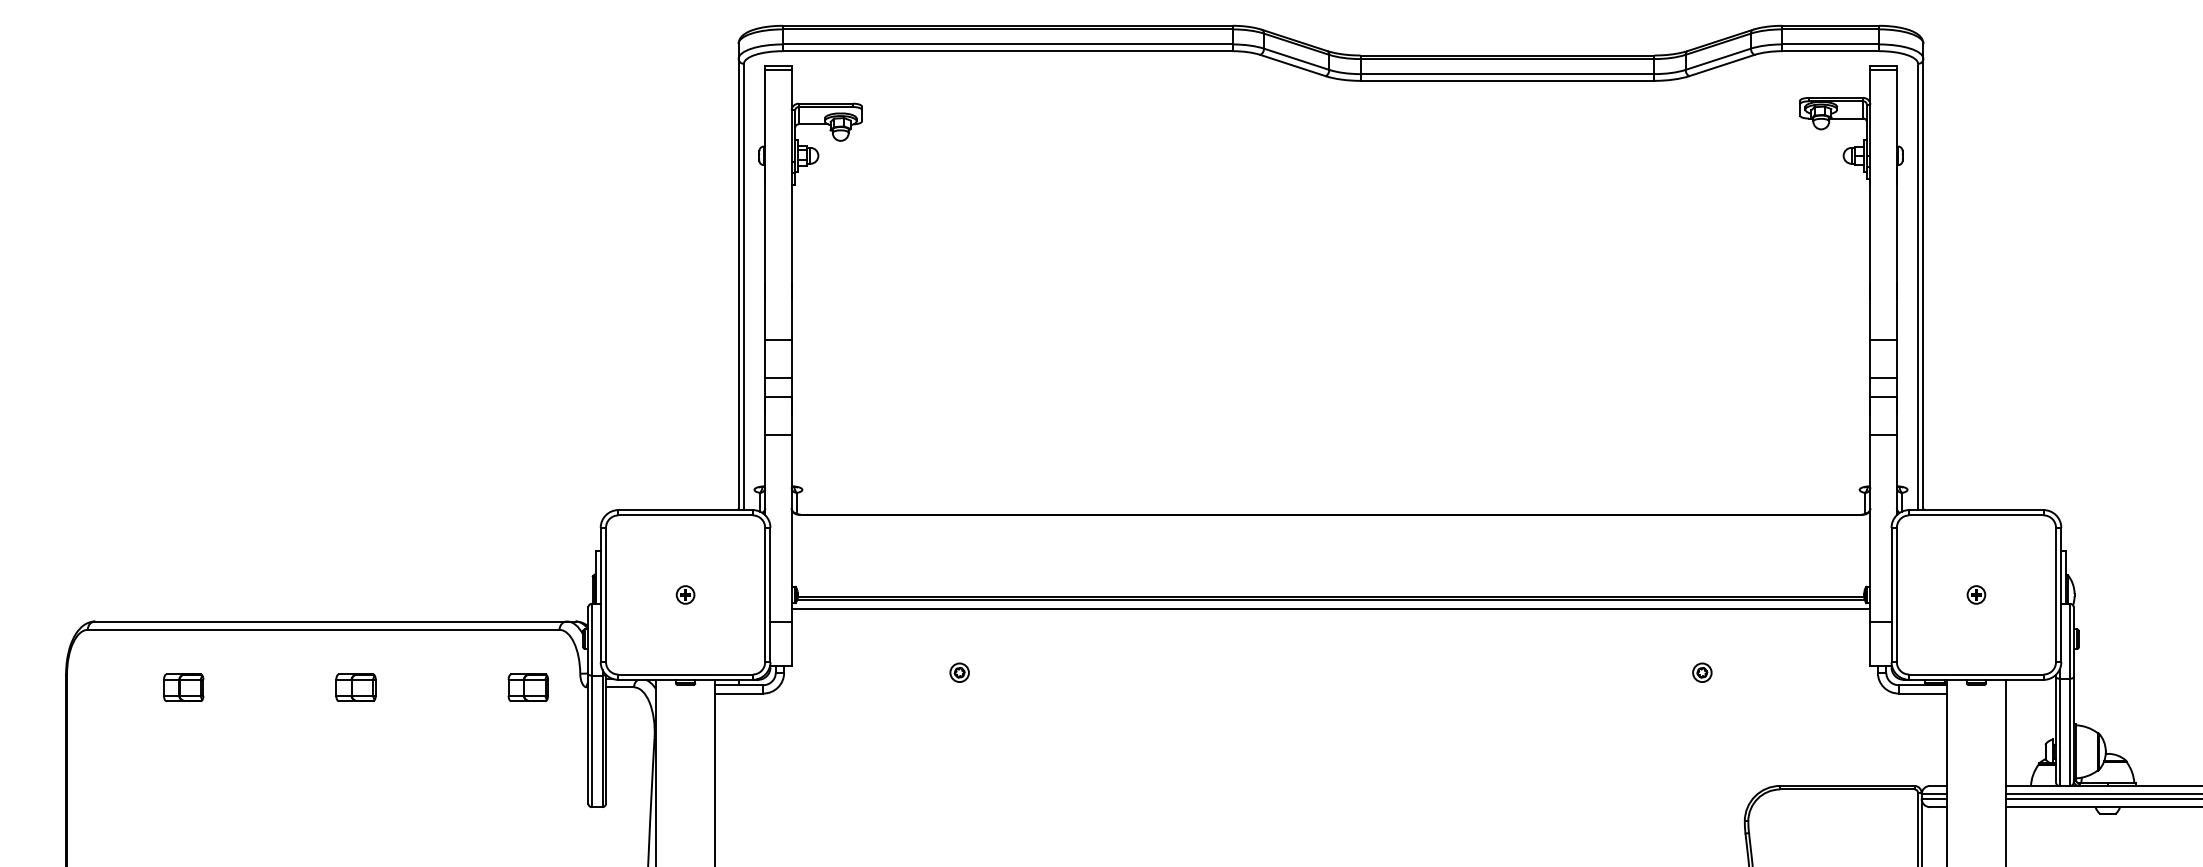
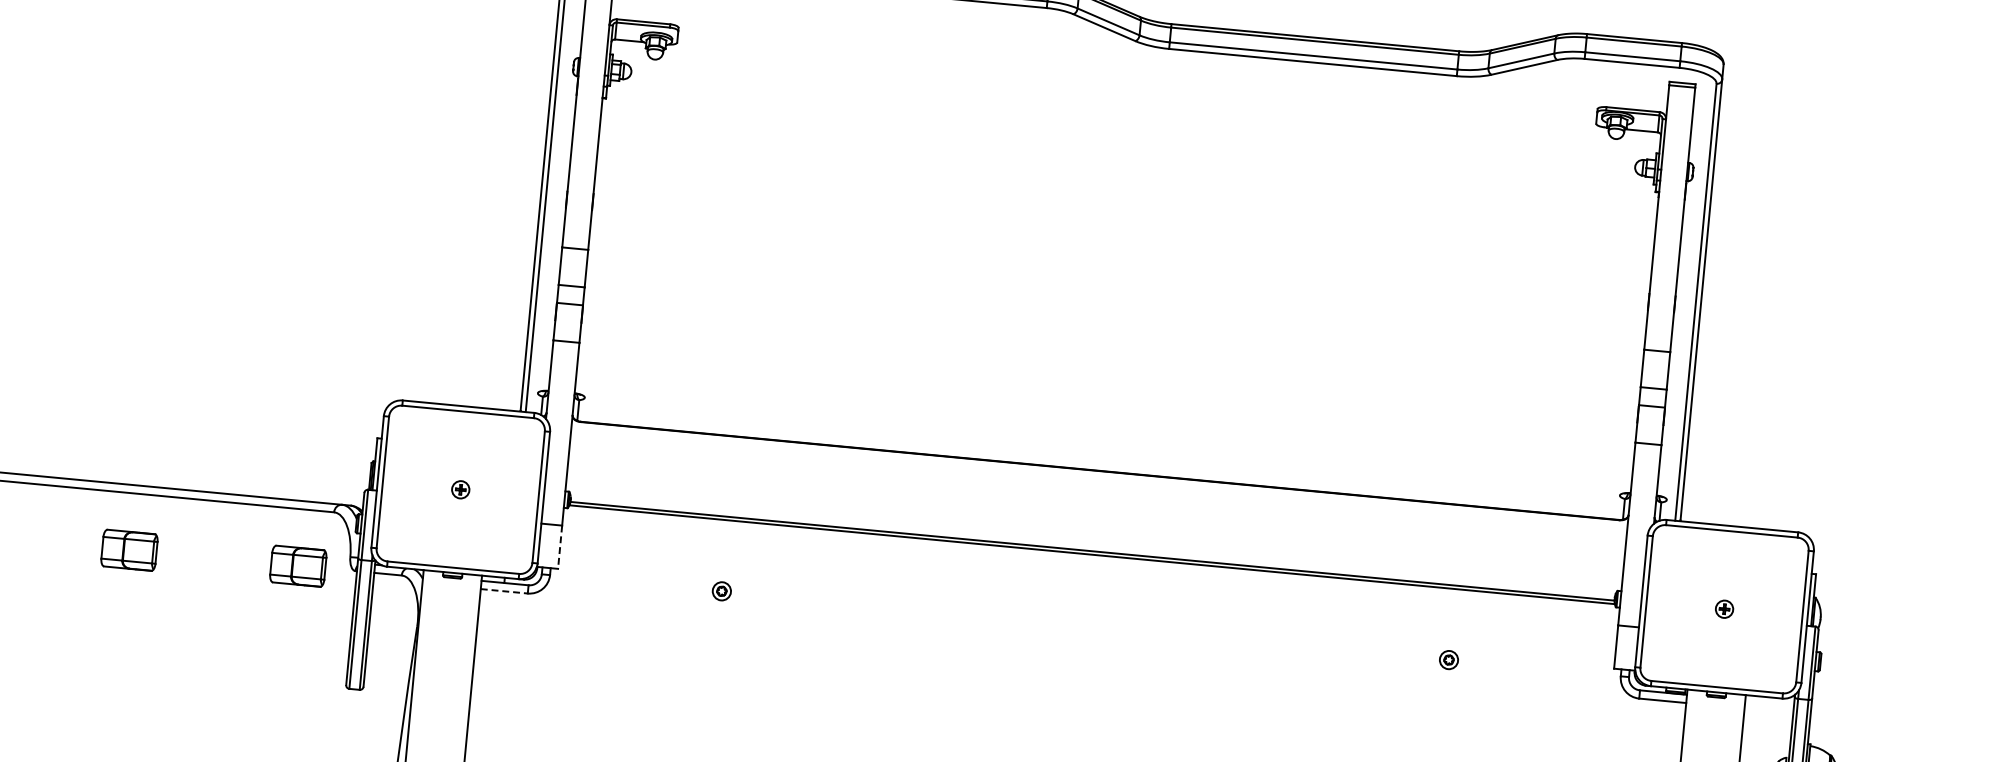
line: (1330, 608) -> (1090, 562), removed
line: (791, 644) -> (559, 548), solid -> dashed
part: (355, 687) -> (129, 549), size x1.4
part: (527, 687) -> (297, 565), size x1.4
line: (739, 693) -> (504, 591), solid -> dashed

